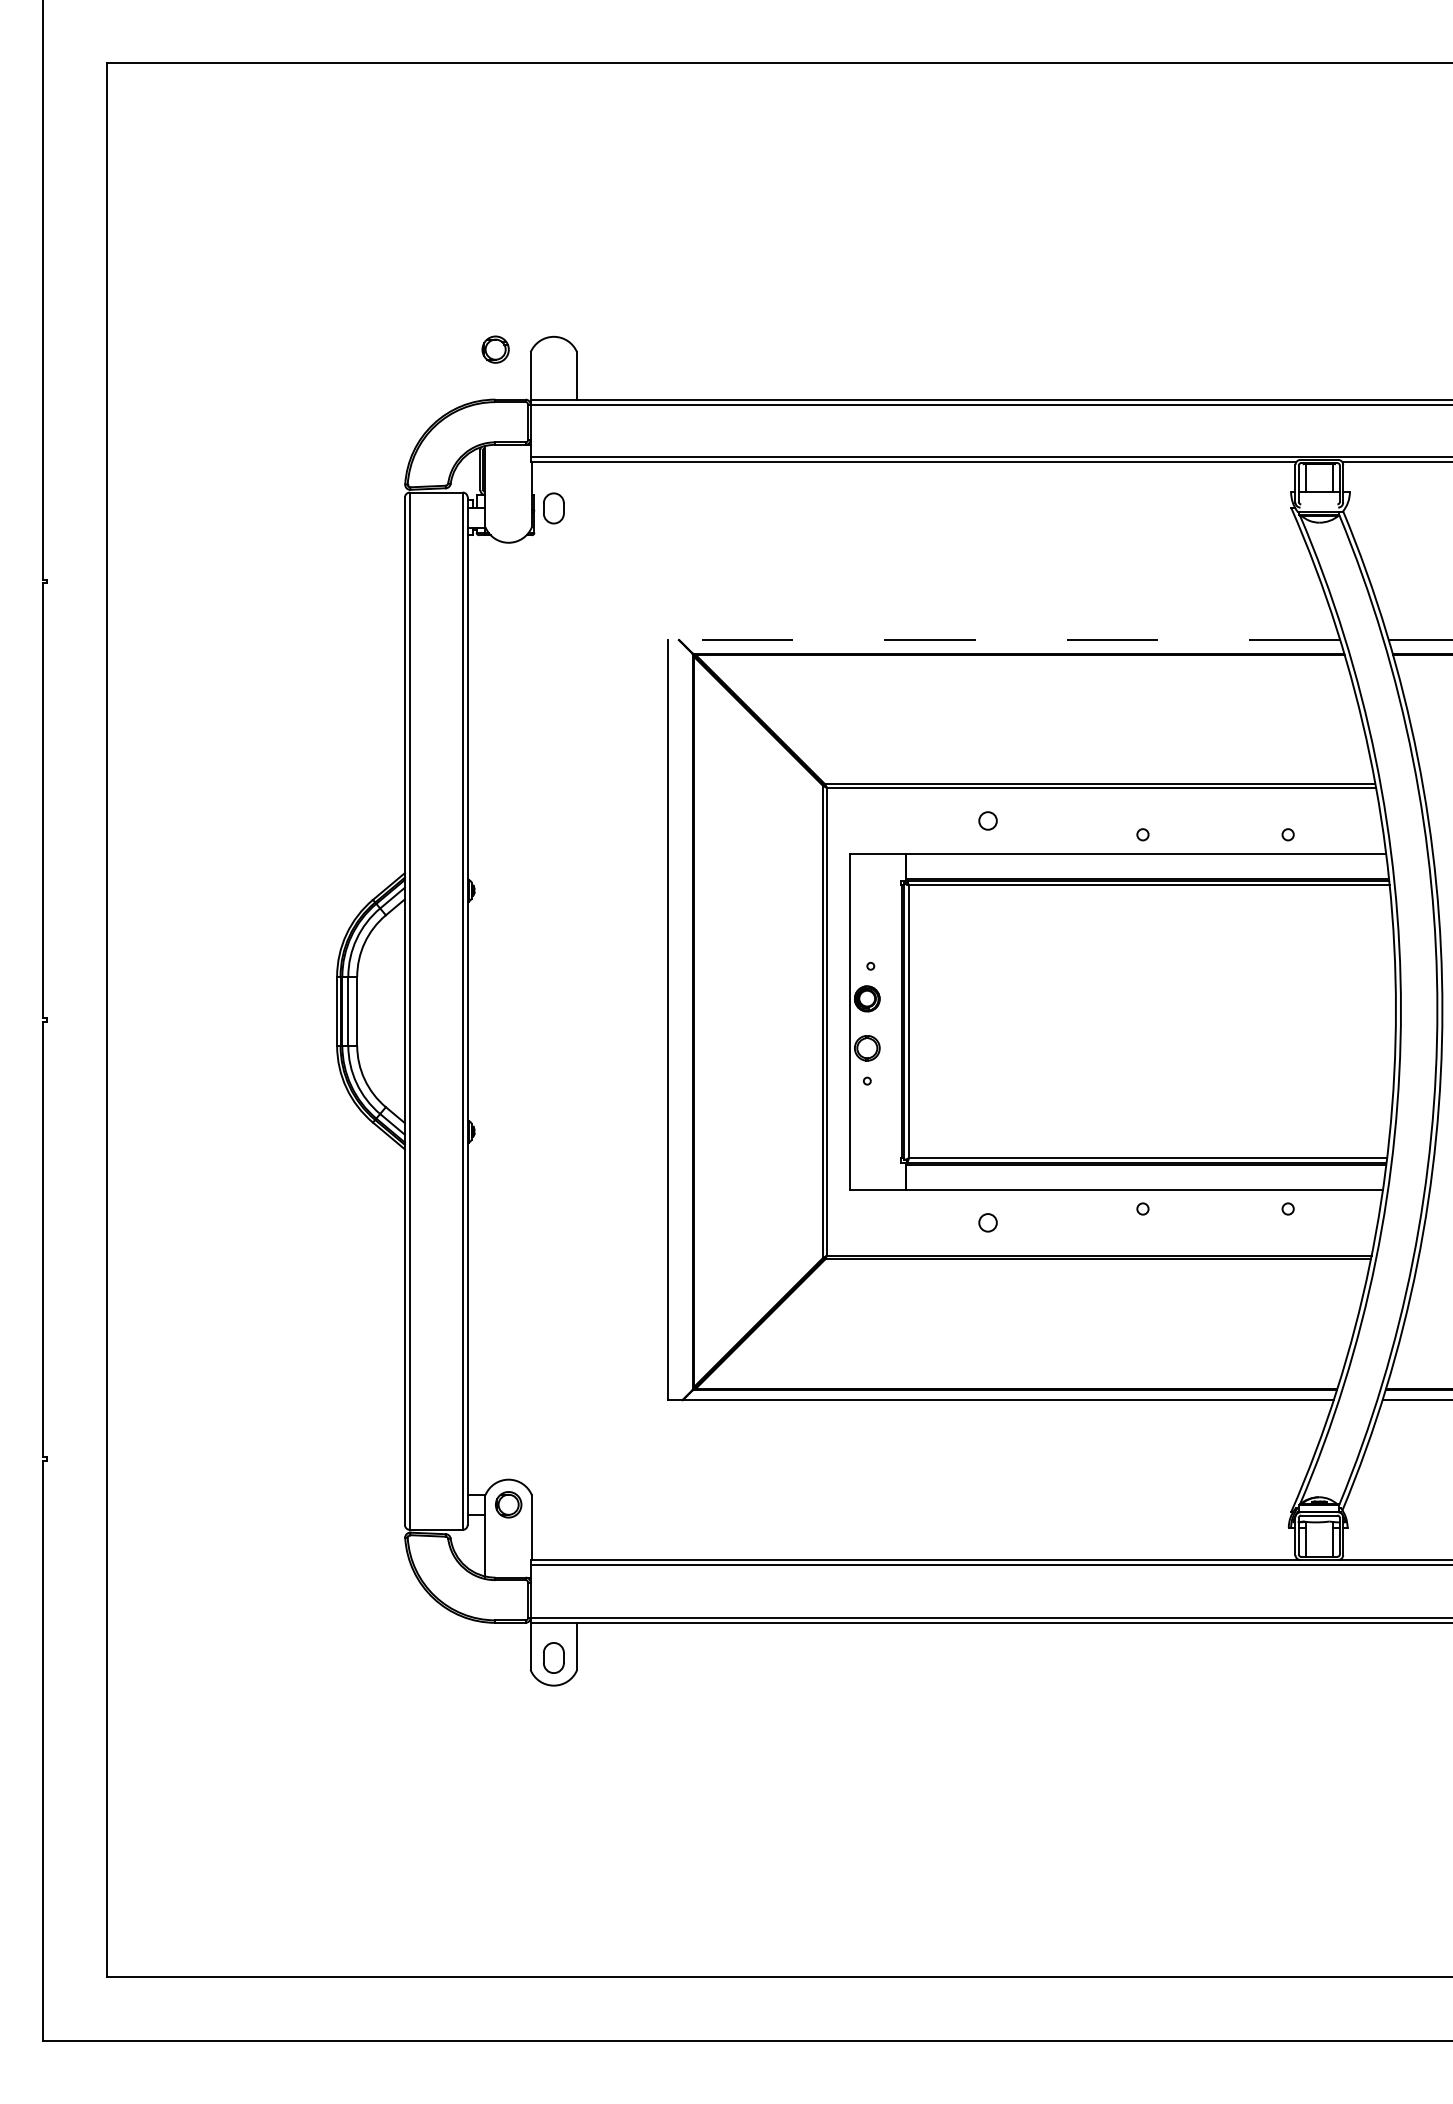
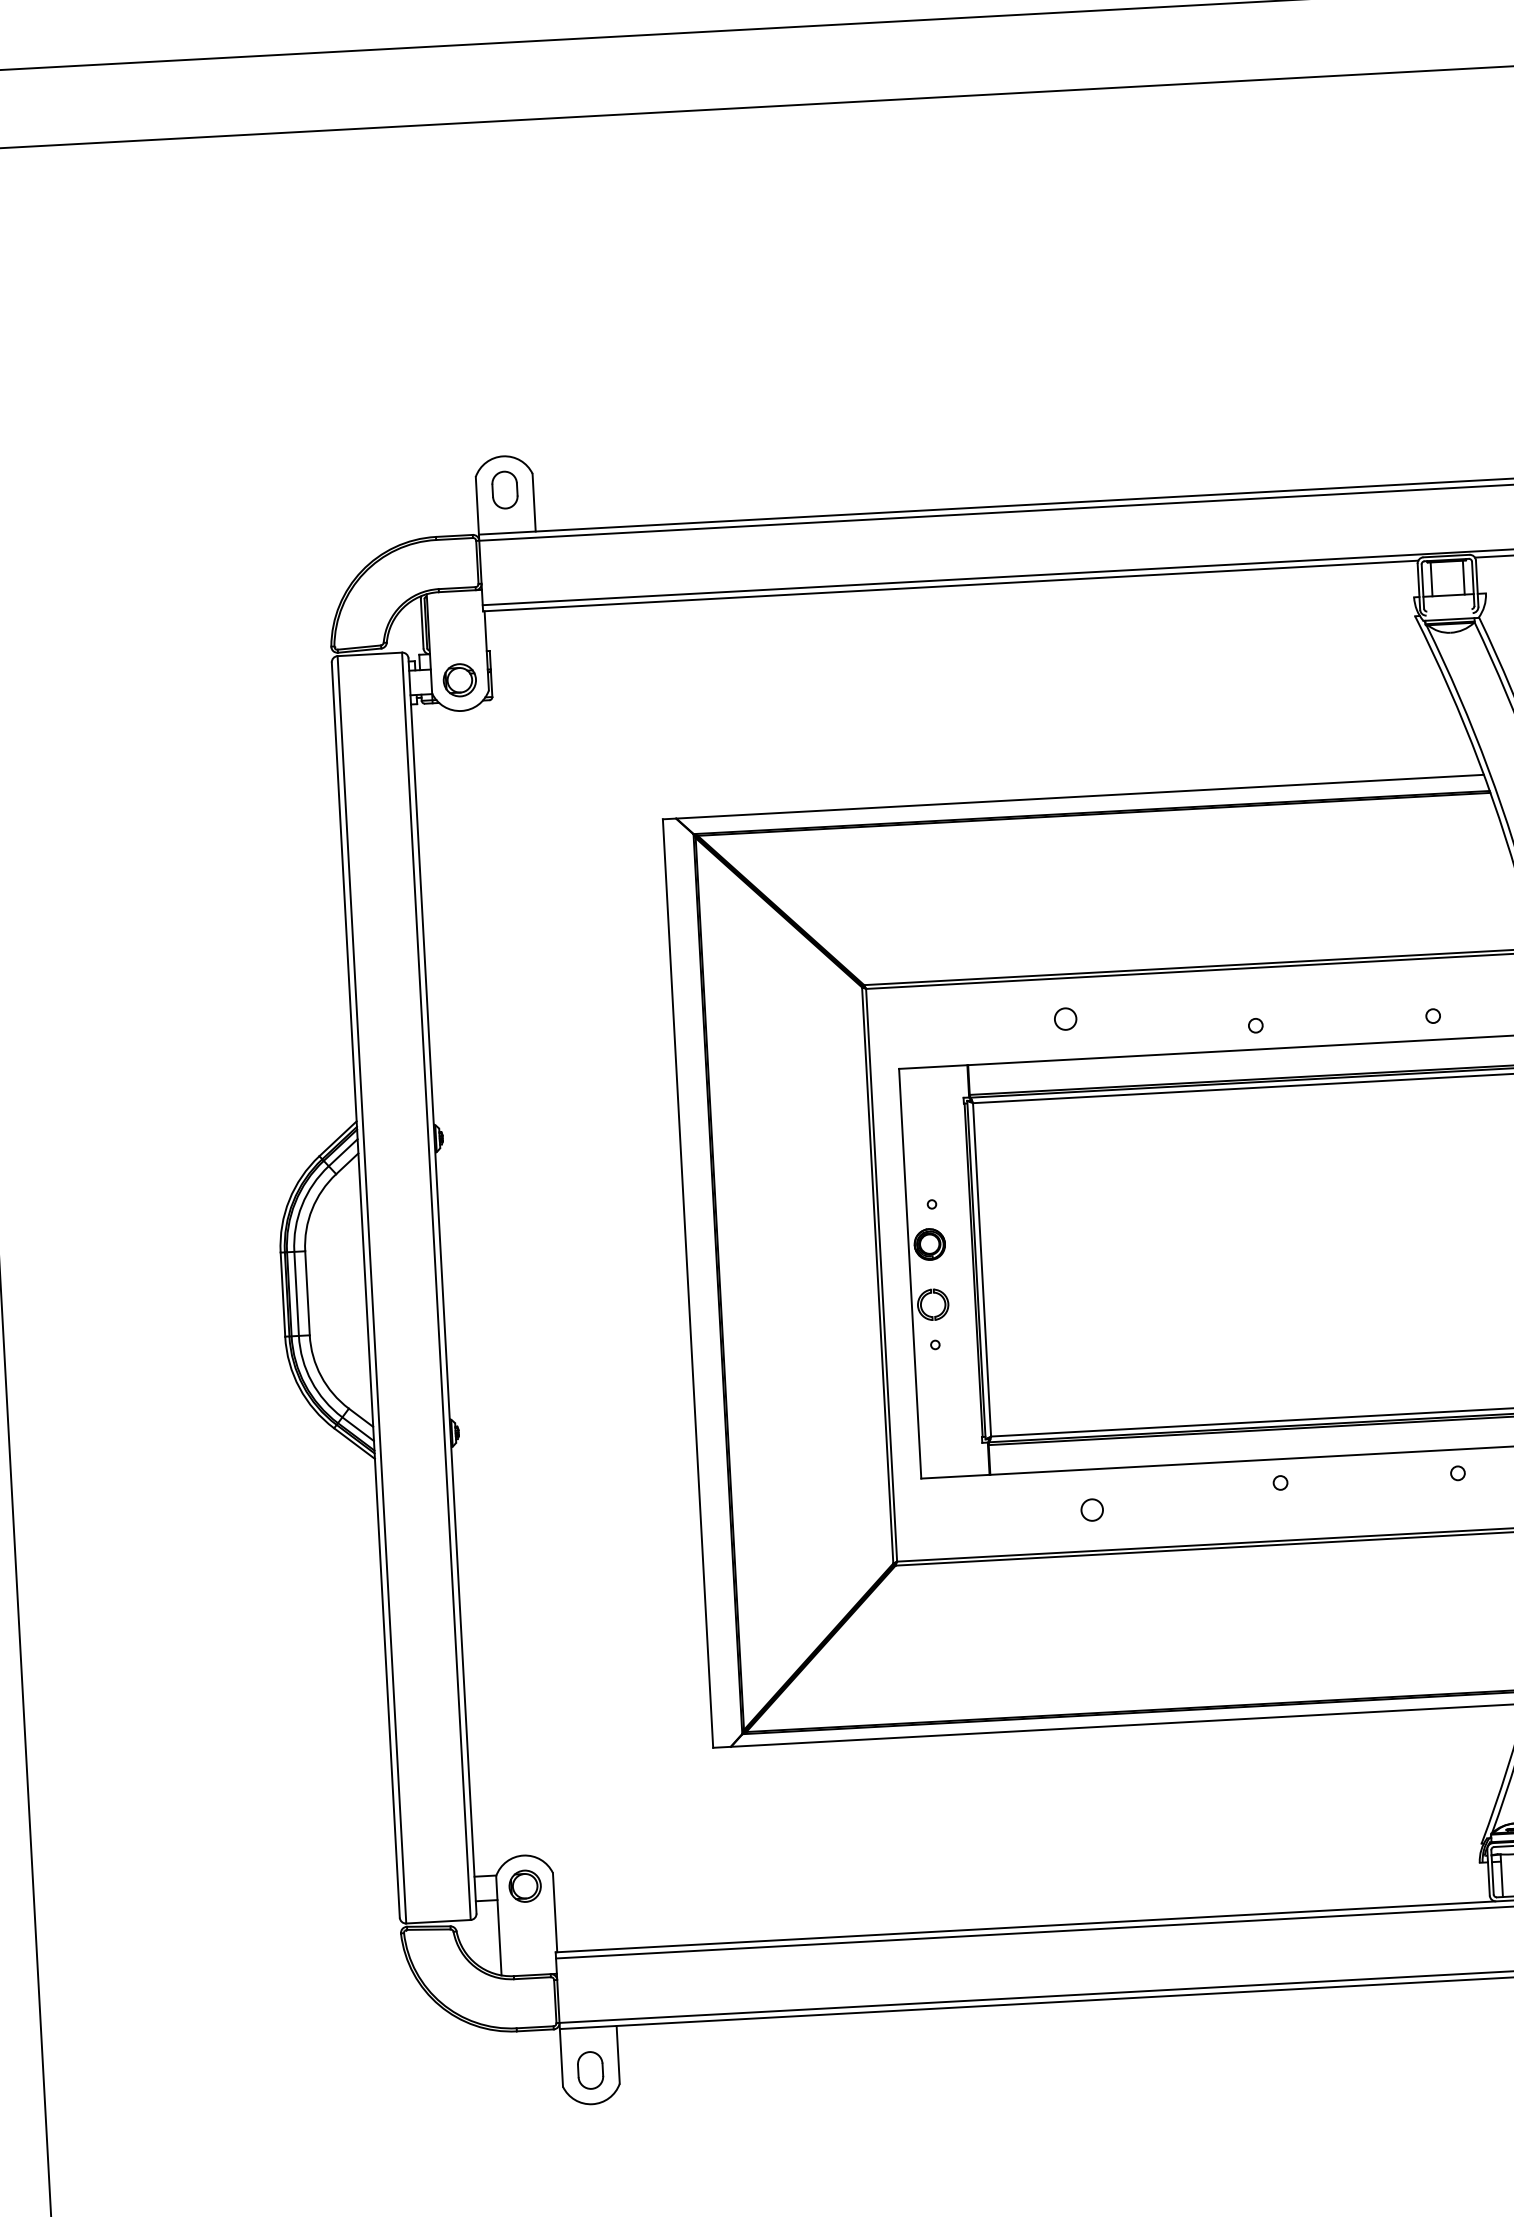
part: (495, 349) -> (459, 680), moved
part: (553, 508) -> (504, 490), moved
line: (1004, 640) -> (1073, 797), dashed -> solid

